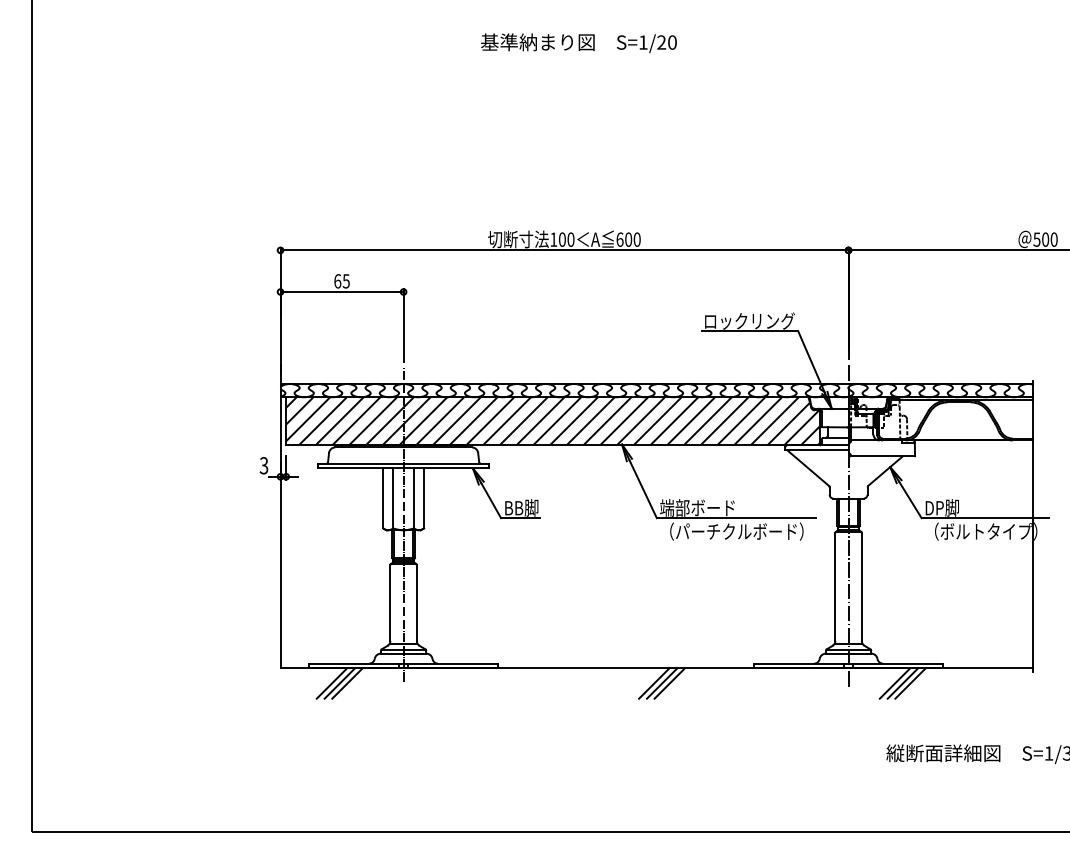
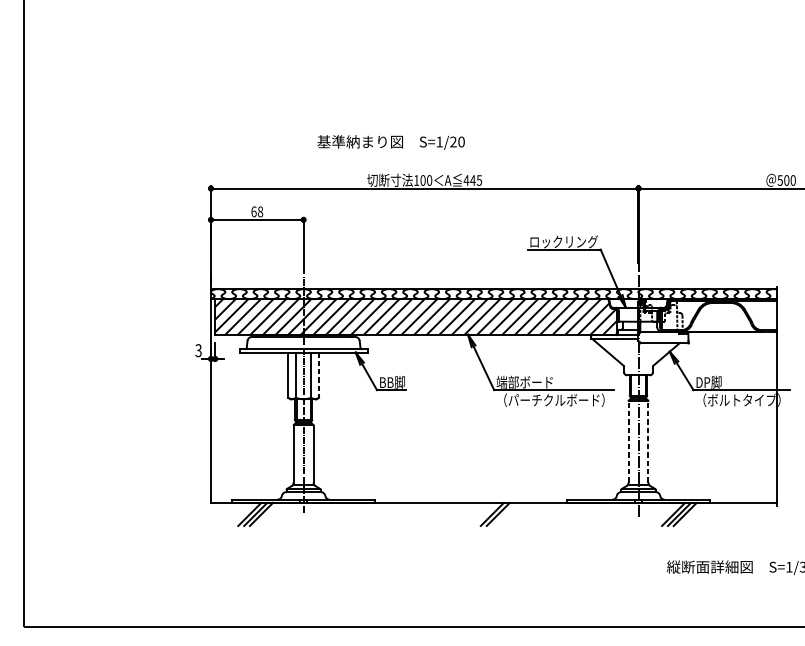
text: (578, 43) -> (390, 142), moved
text: (628, 239) -> (472, 180), 600 -> 445
text: (345, 281) -> (259, 211), 65 -> 68
line: (424, 498) -> (319, 375), solid -> dashed
line: (835, 587) -> (628, 442), solid -> dashed
line: (861, 587) -> (648, 442), solid -> dashed
line: (669, 683) -> (503, 514), removed

